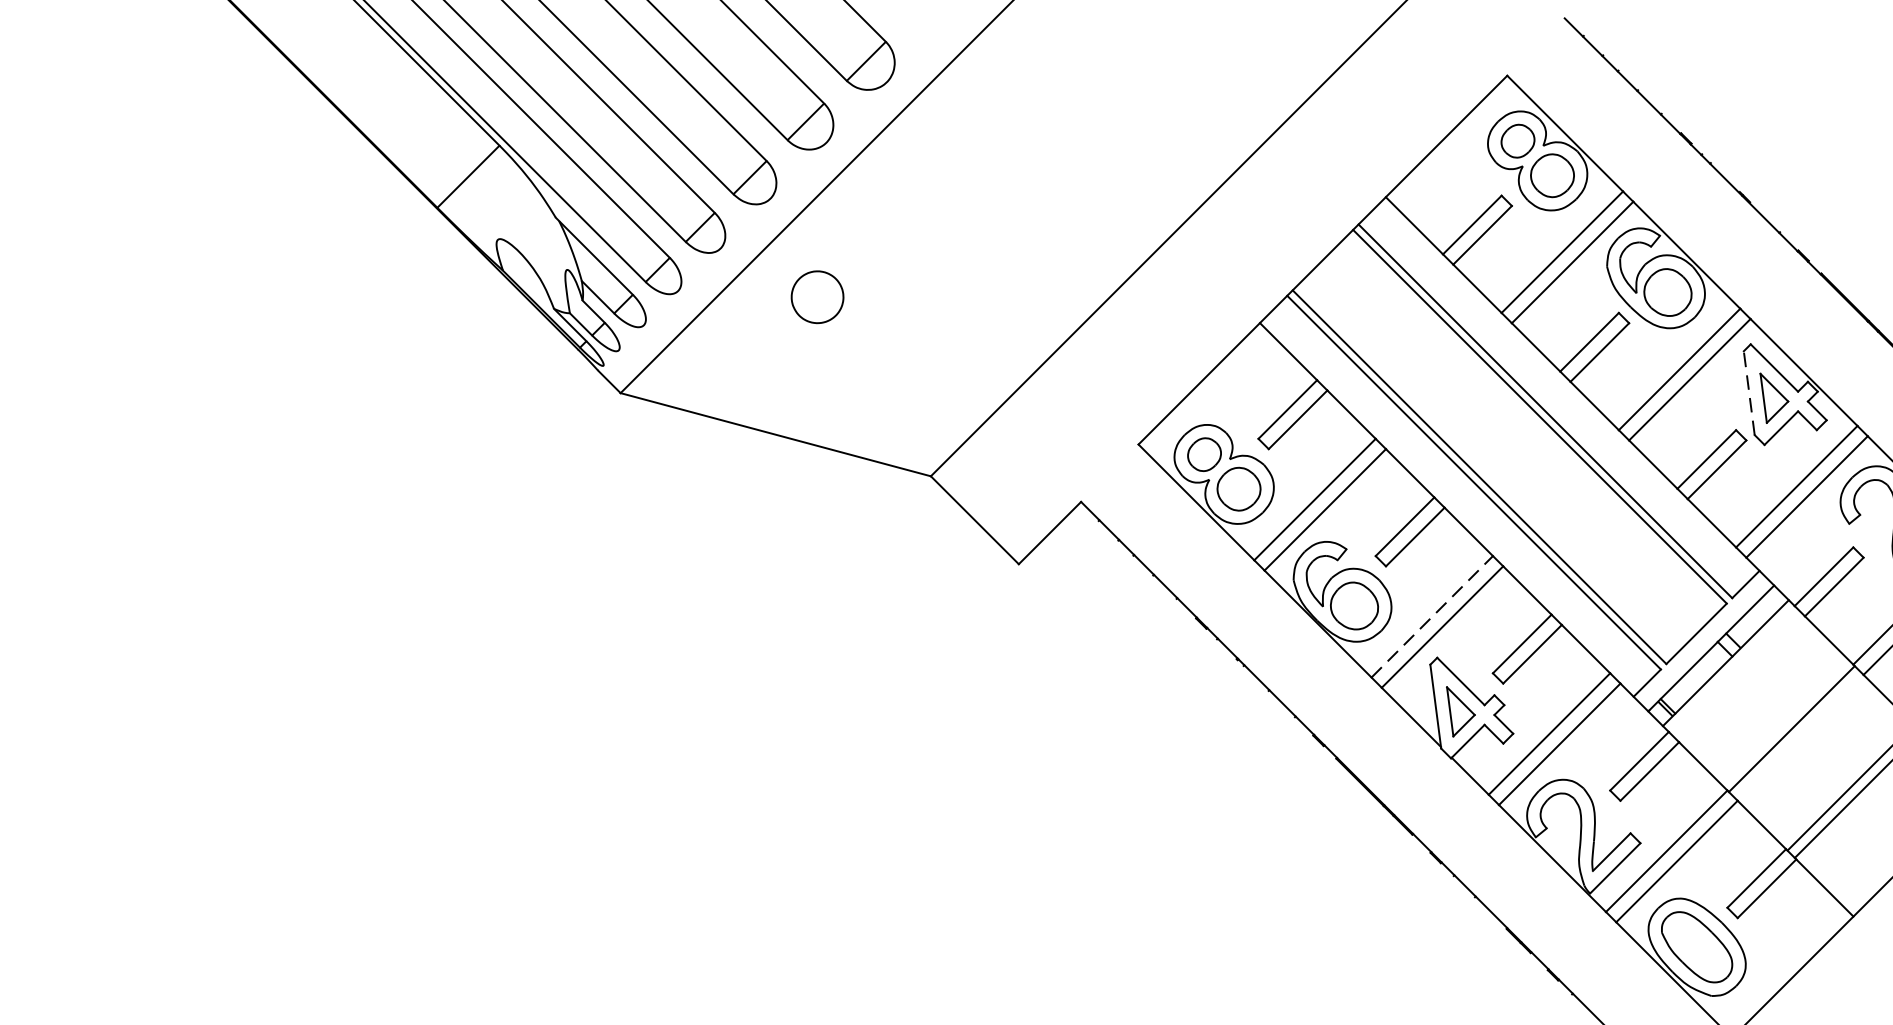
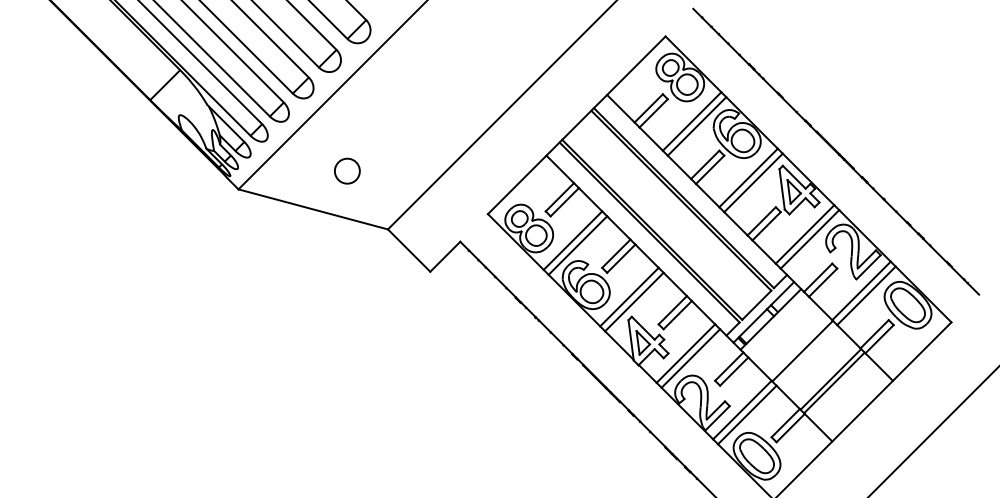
part: (817, 295) -> (347, 170), moved
line: (1749, 391) -> (782, 188), dashed -> solid
line: (1432, 615) -> (629, 296), dashed -> solid

